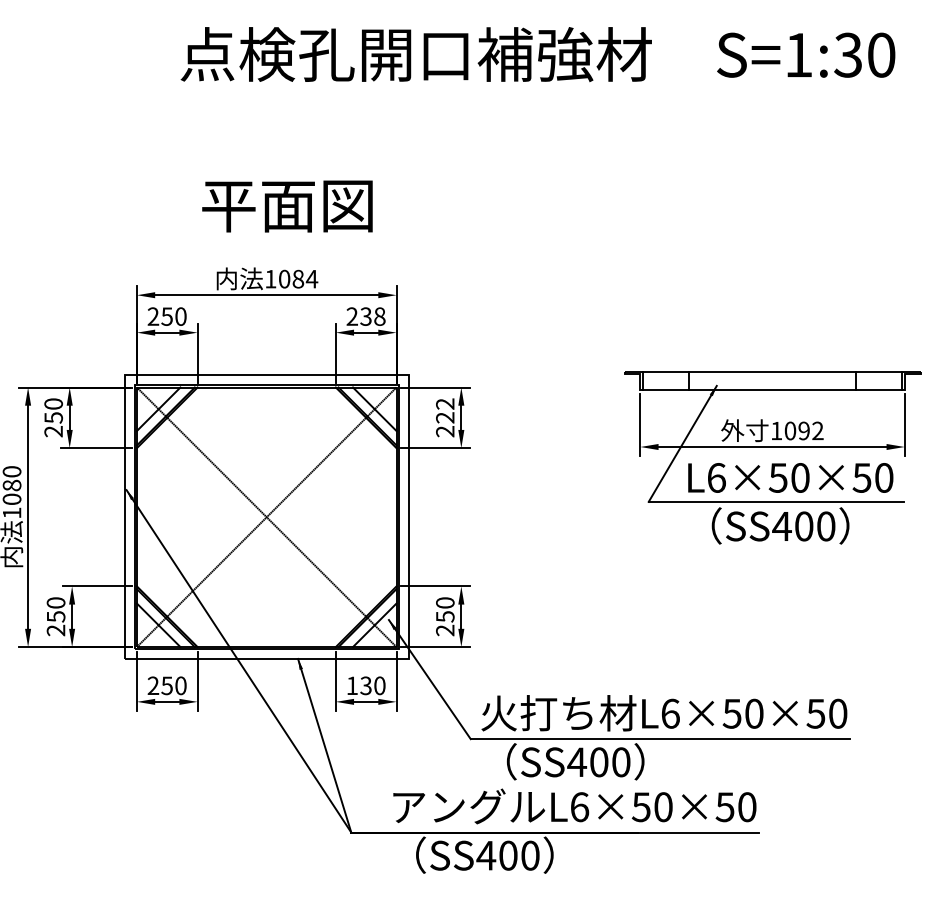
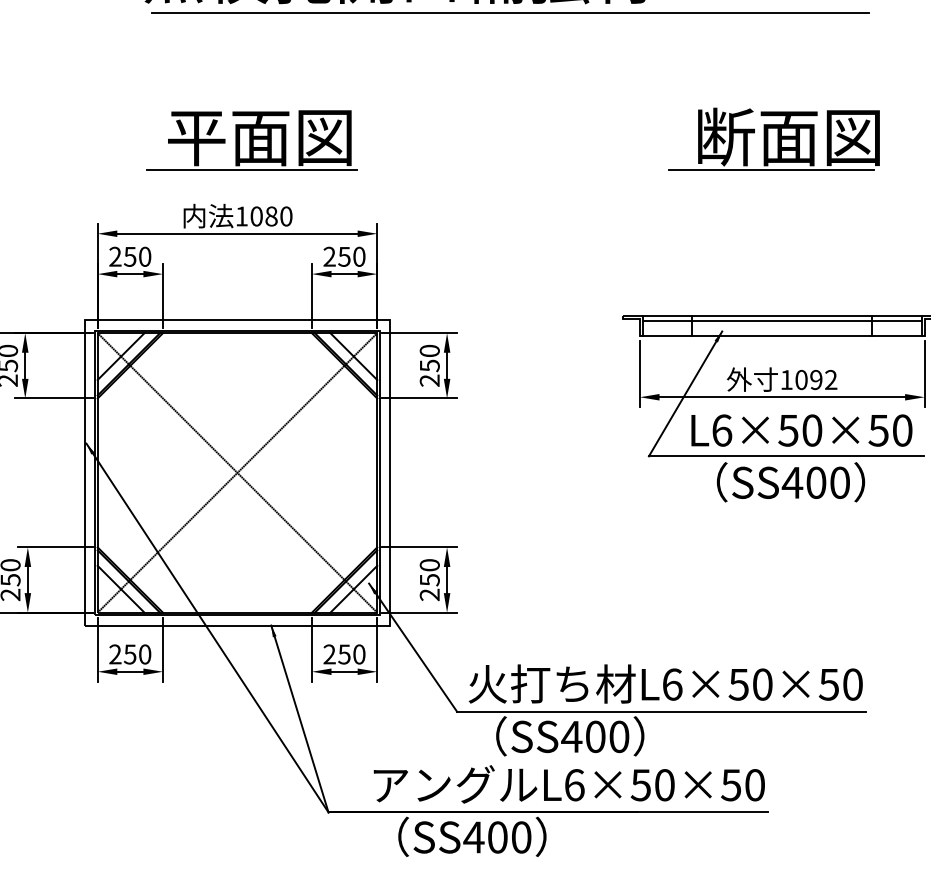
line: (519, 89) -> (509, 12), added
part: (764, 207) -> (773, 139), added
line: (279, 236) -> (251, 170), added
text: (311, 278) -> (285, 215), 1084 -> 1080
text: (373, 316) -> (352, 256), 238 -> 250
line: (772, 376) -> (782, 321), added
text: (445, 410) -> (430, 357), 222 -> 250
text: (358, 685) -> (336, 654), 130 -> 250

